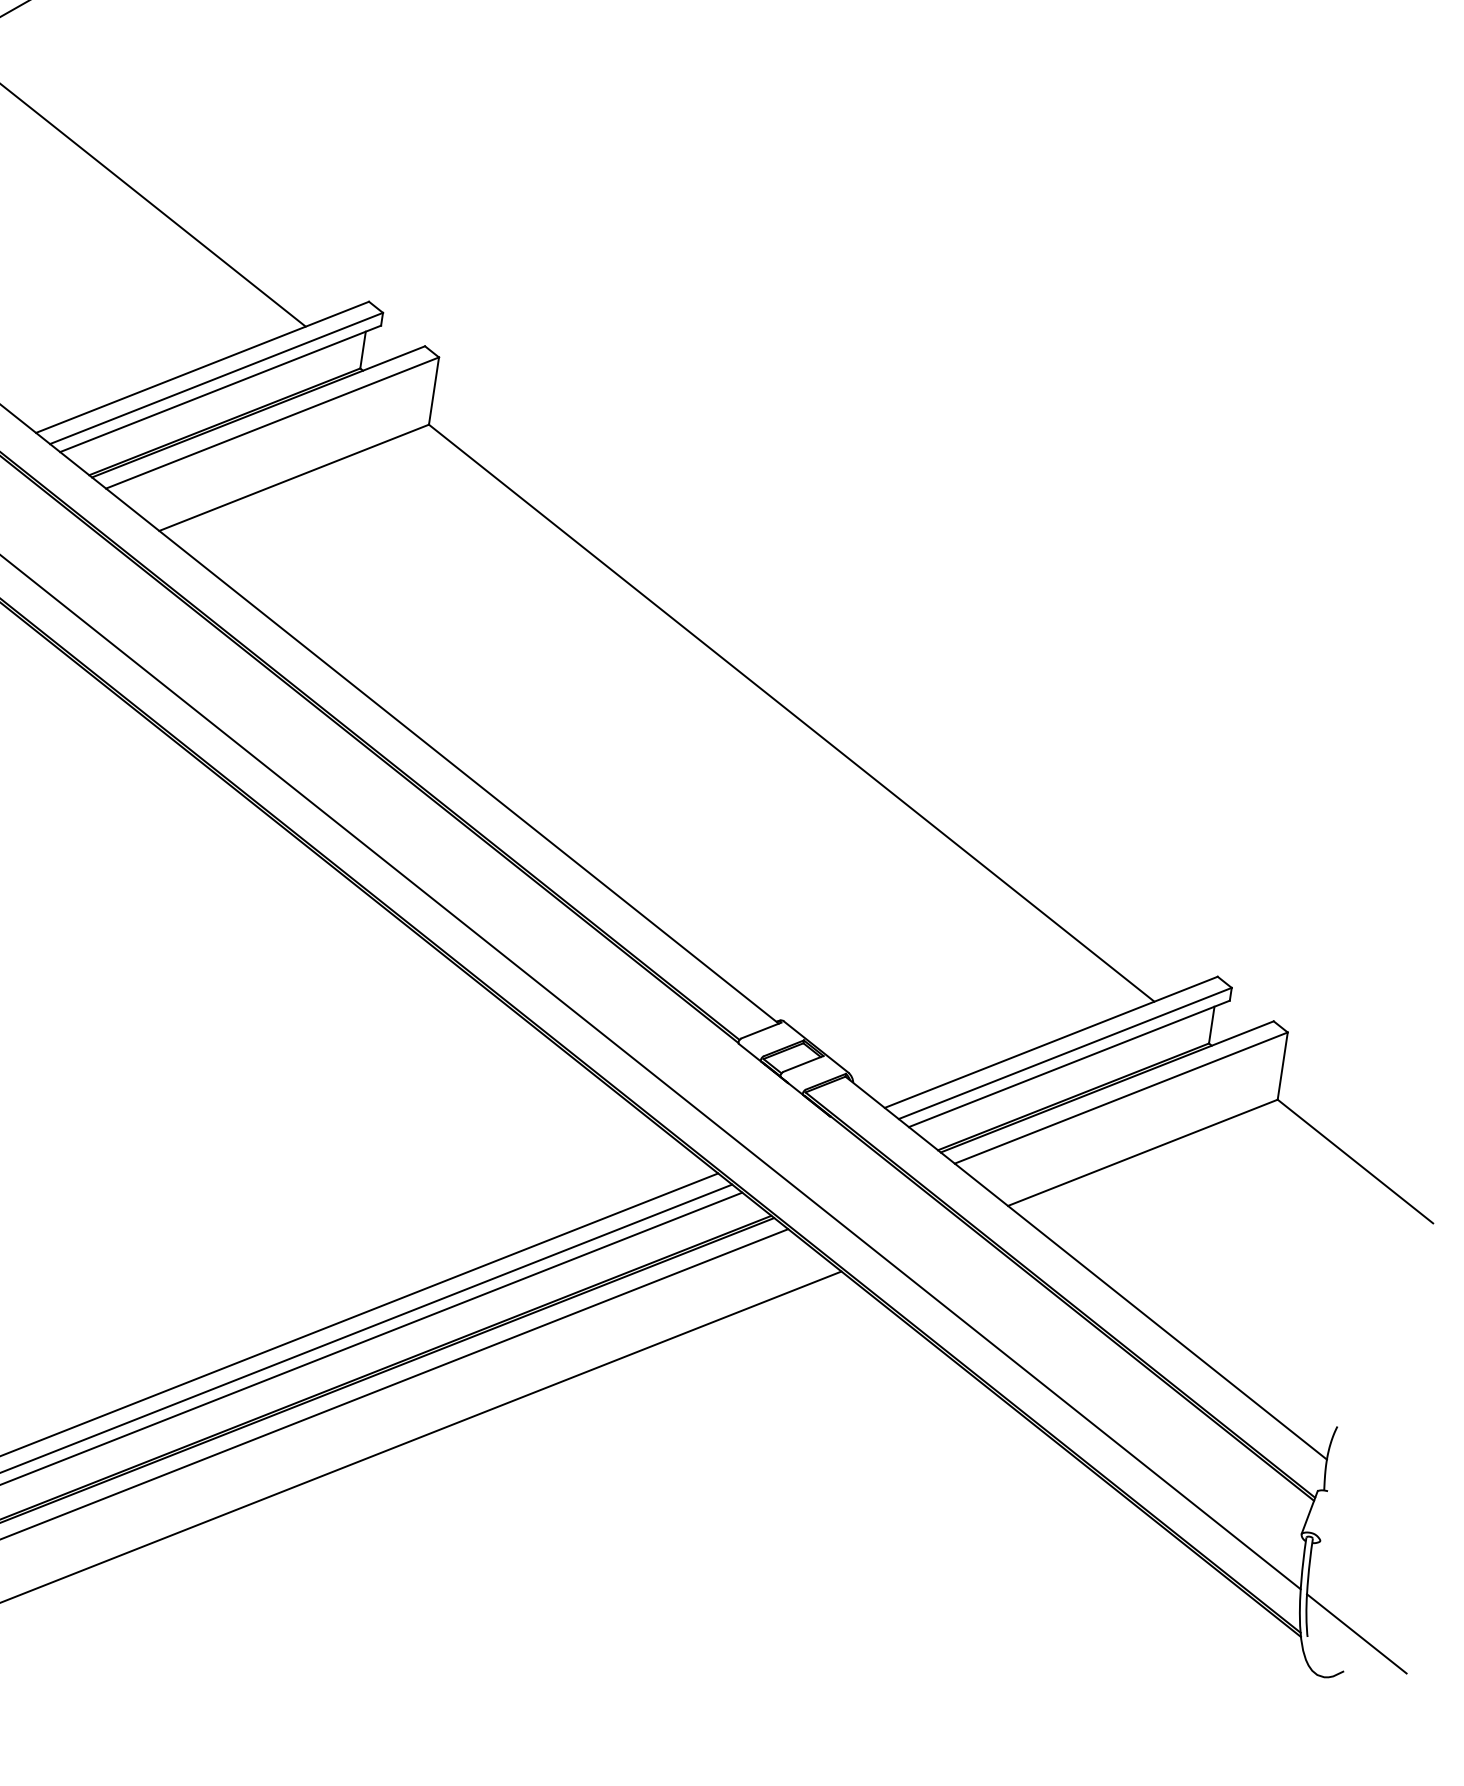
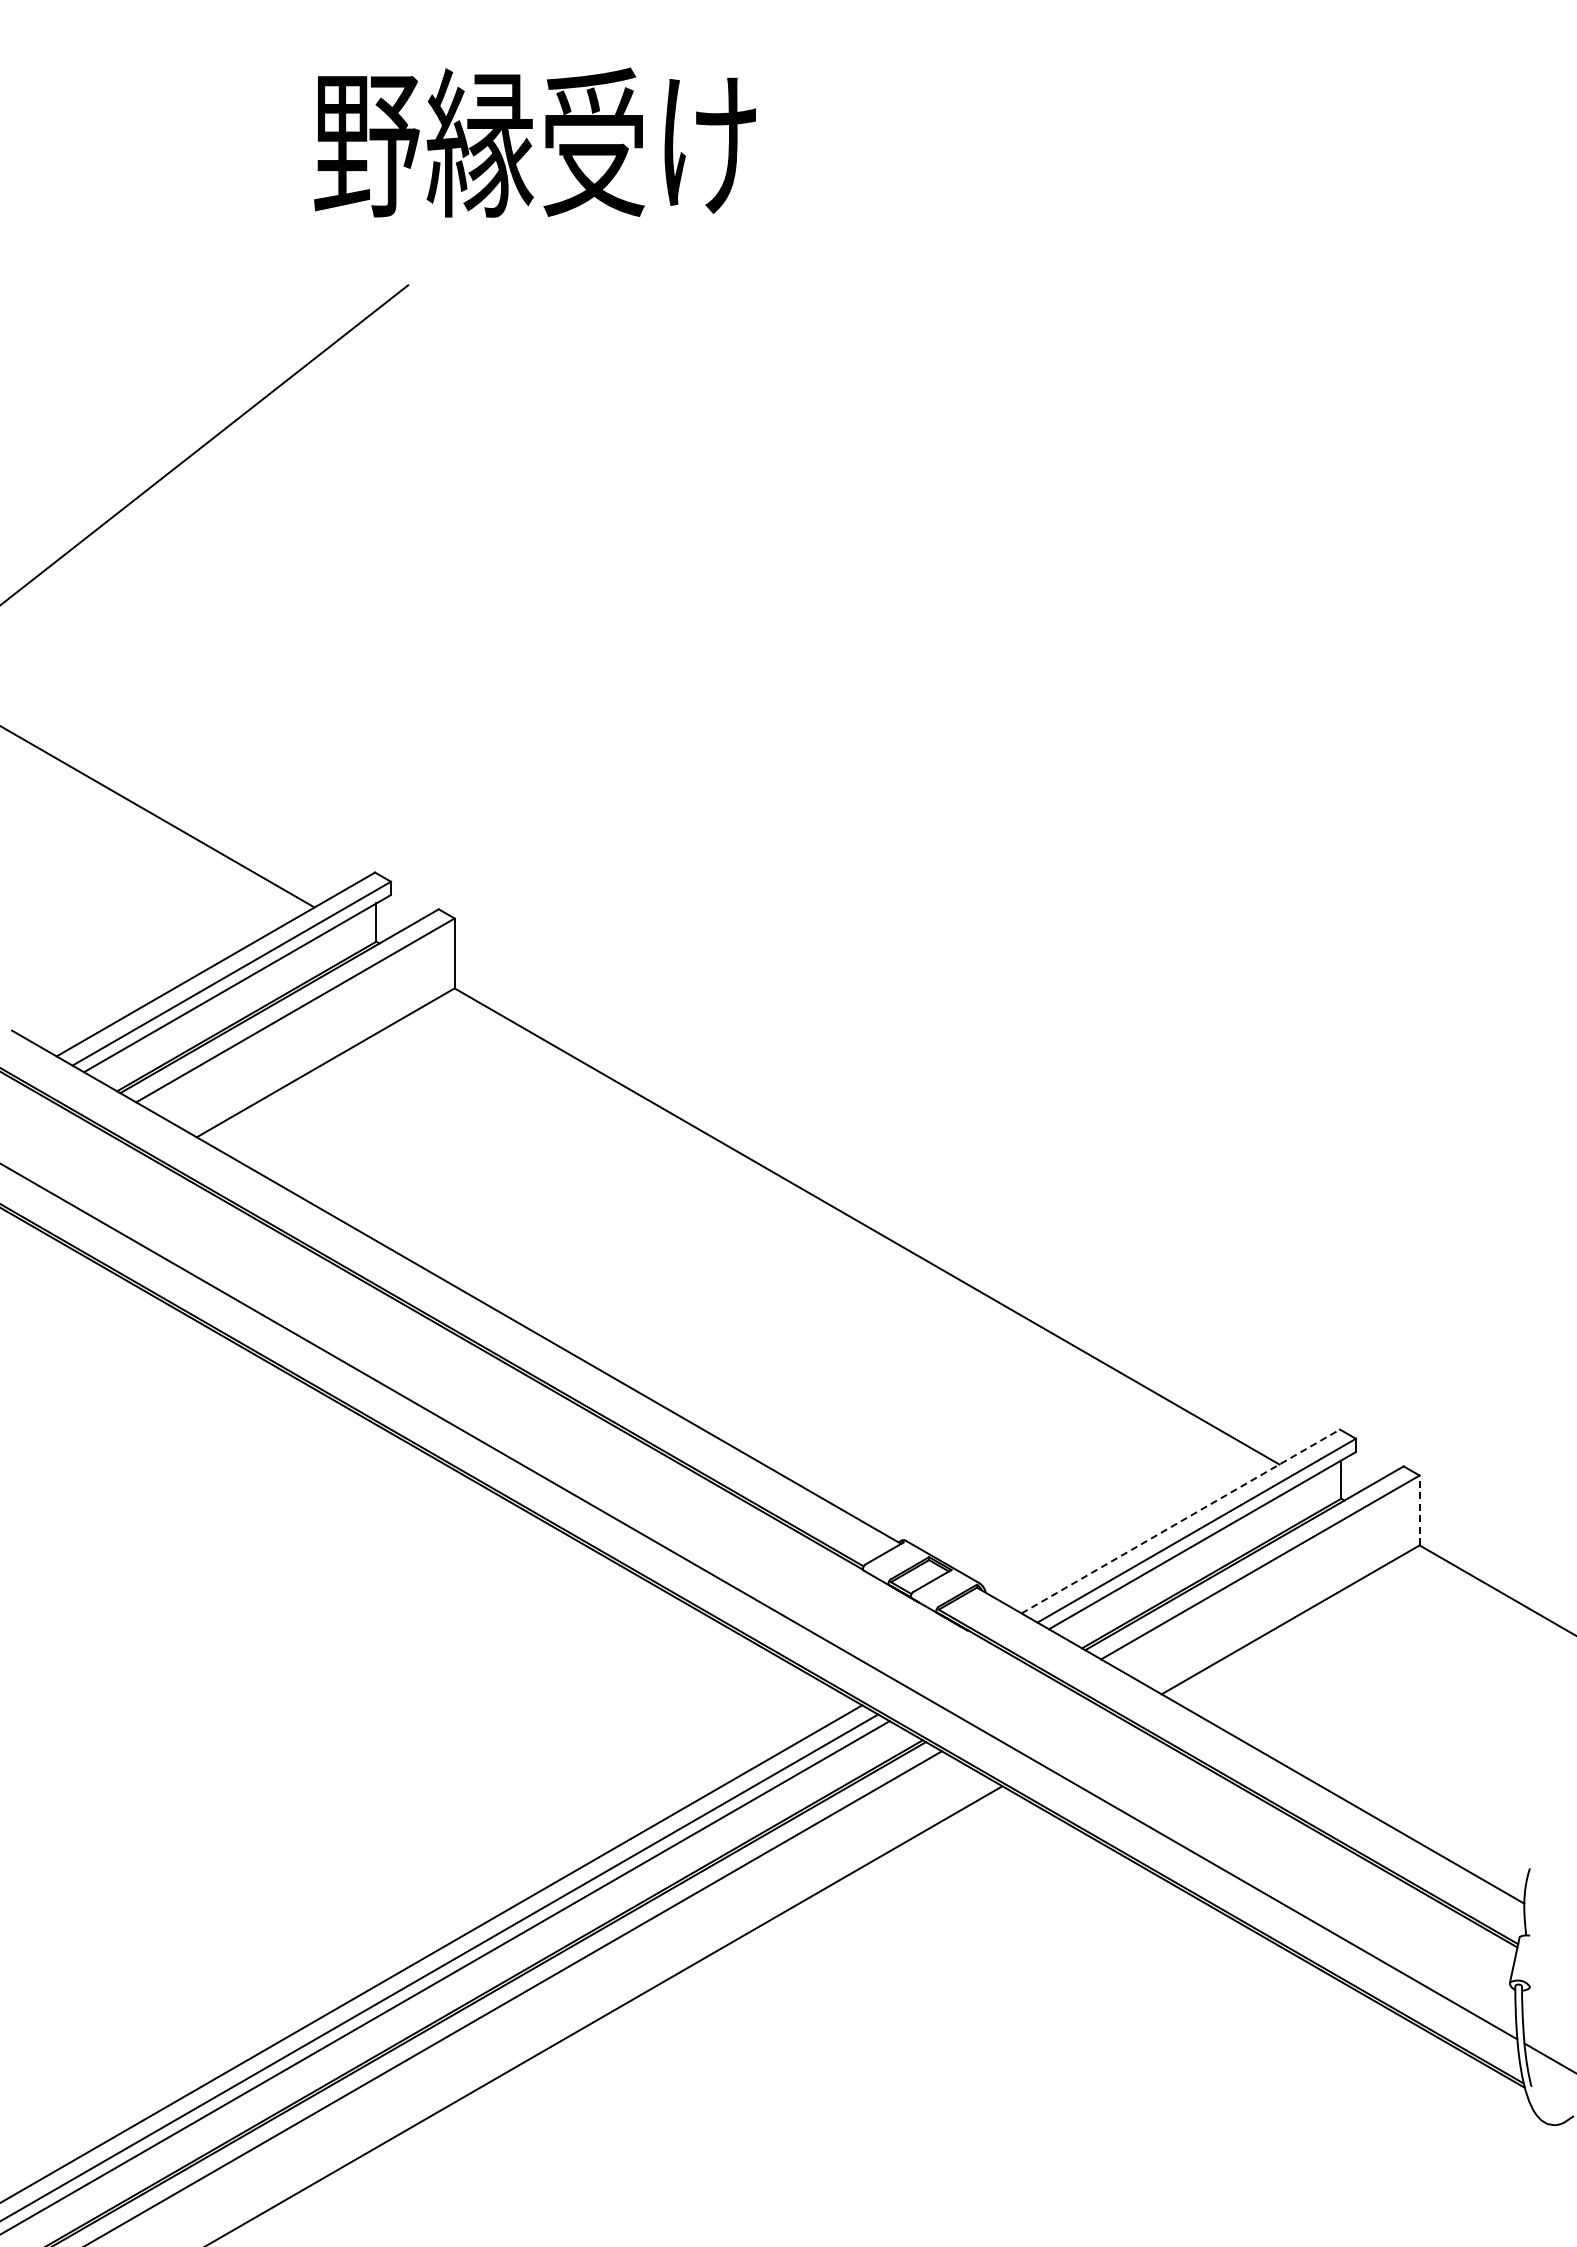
line: (1050, 1042) -> (1180, 1521), solid -> dashed
line: (1282, 1066) -> (1419, 1510), solid -> dashed

